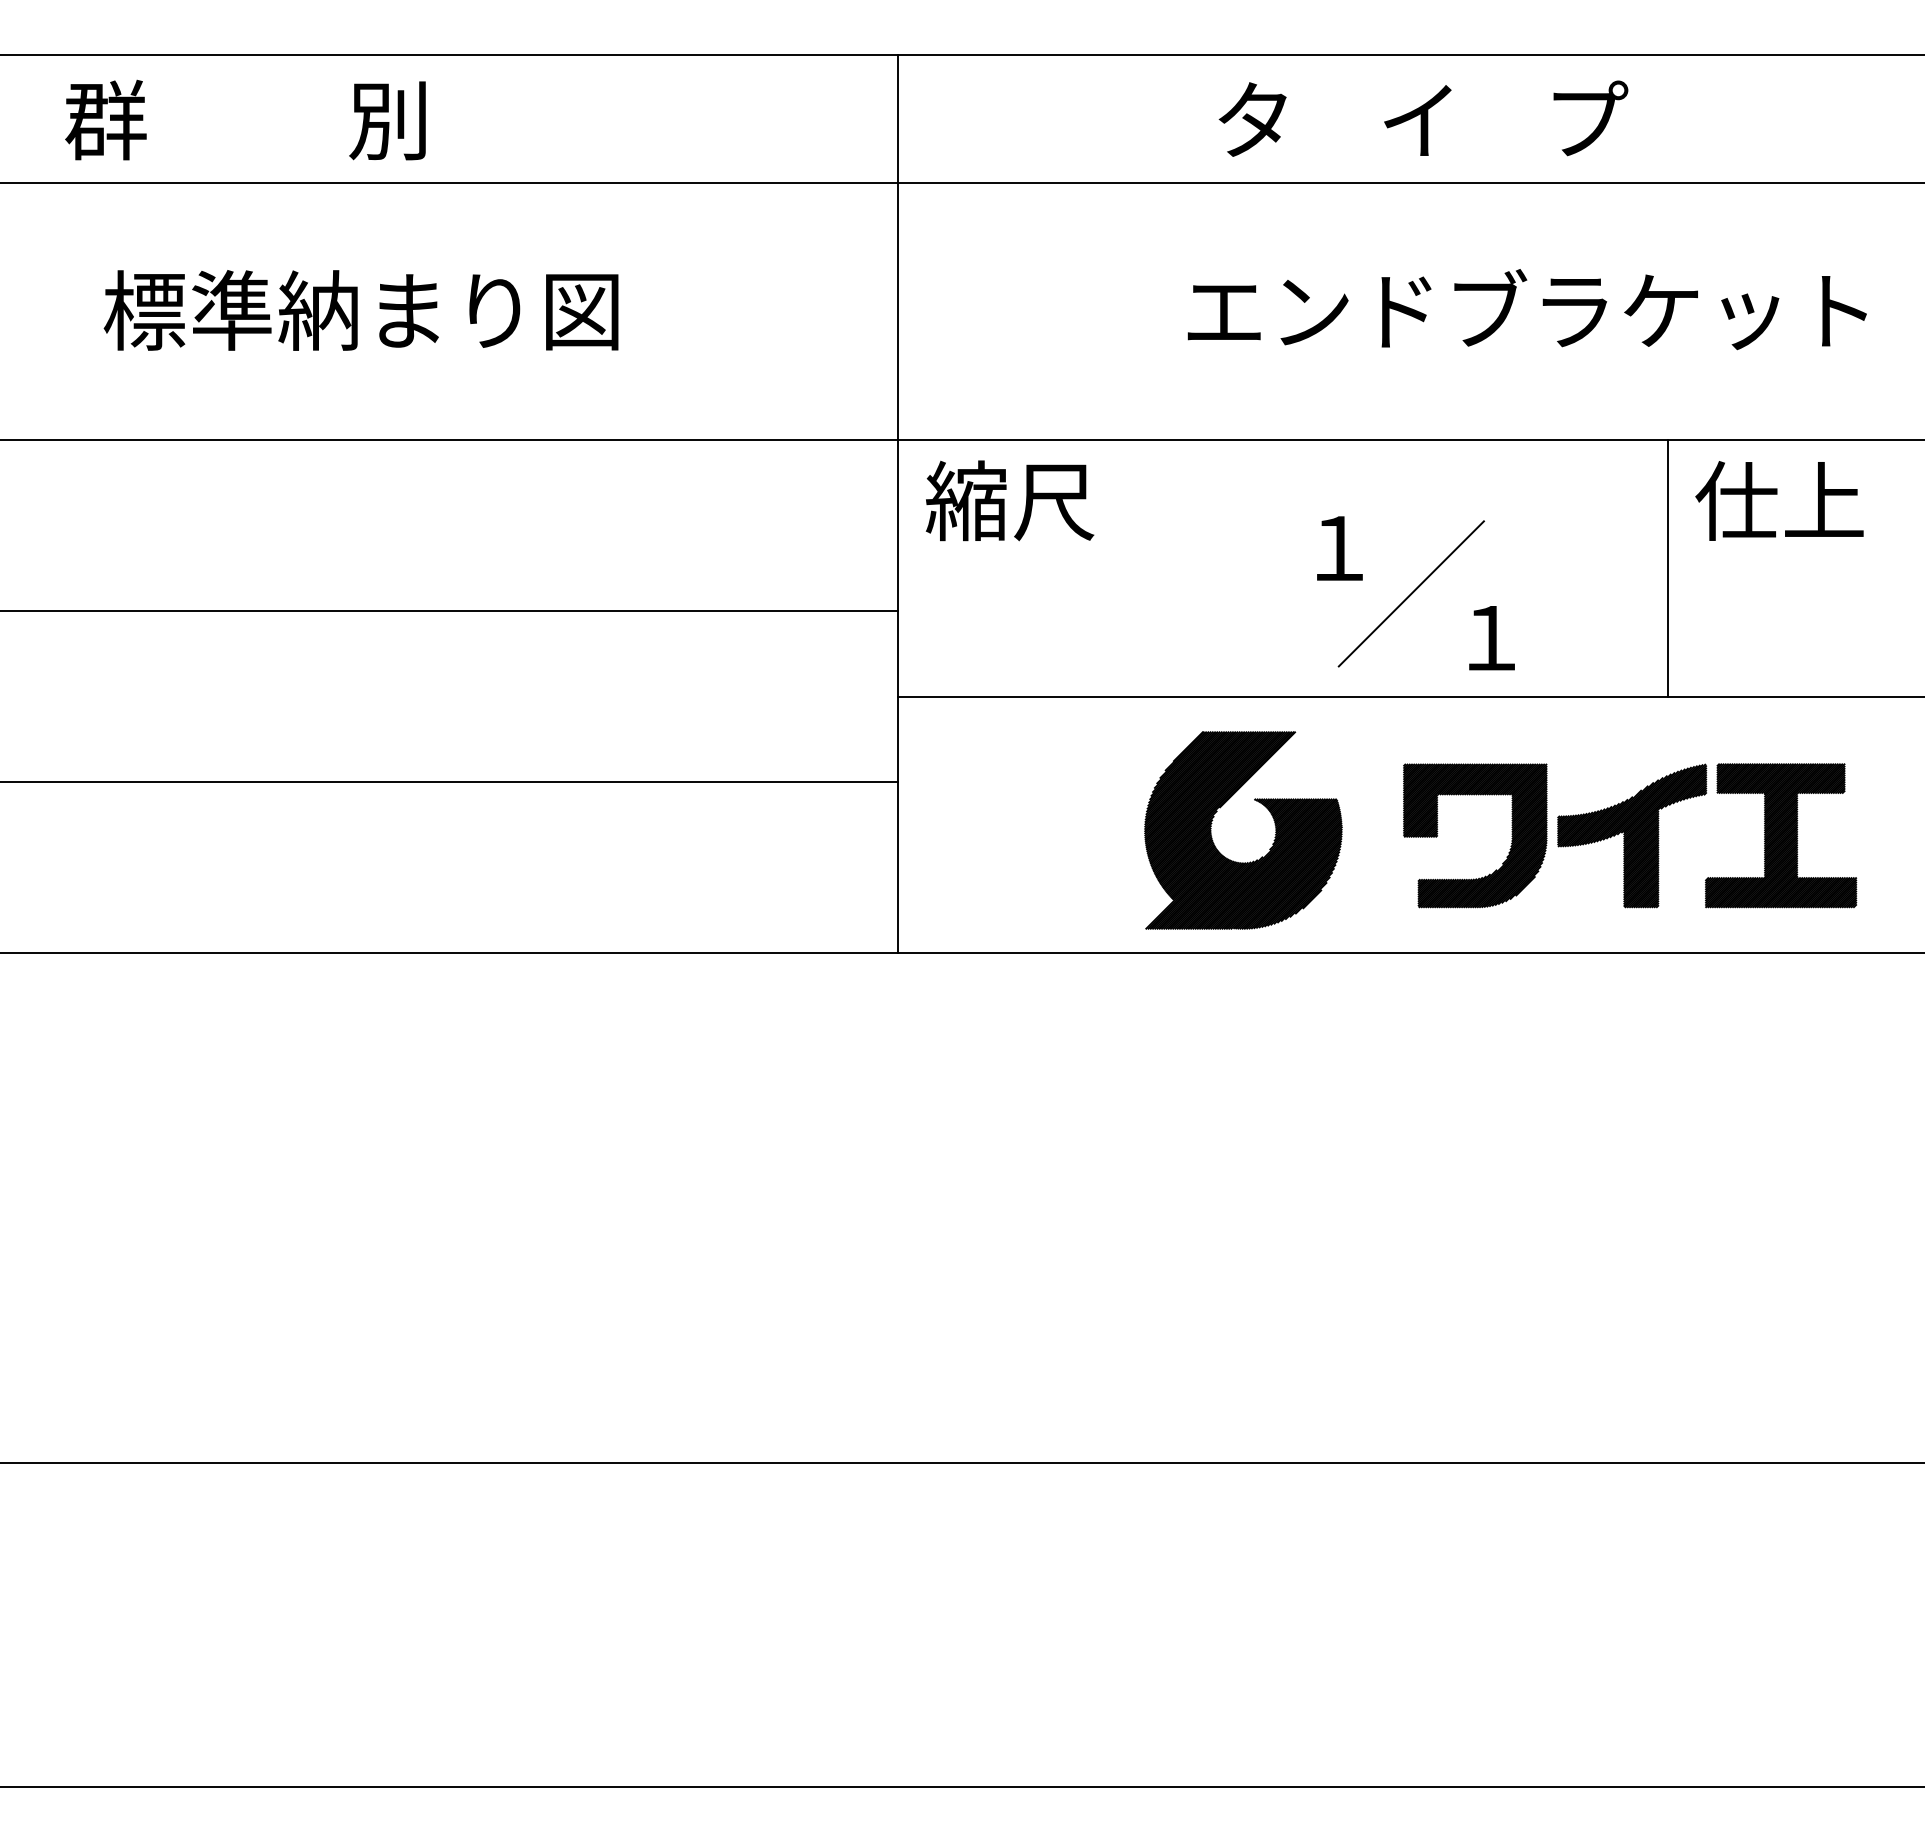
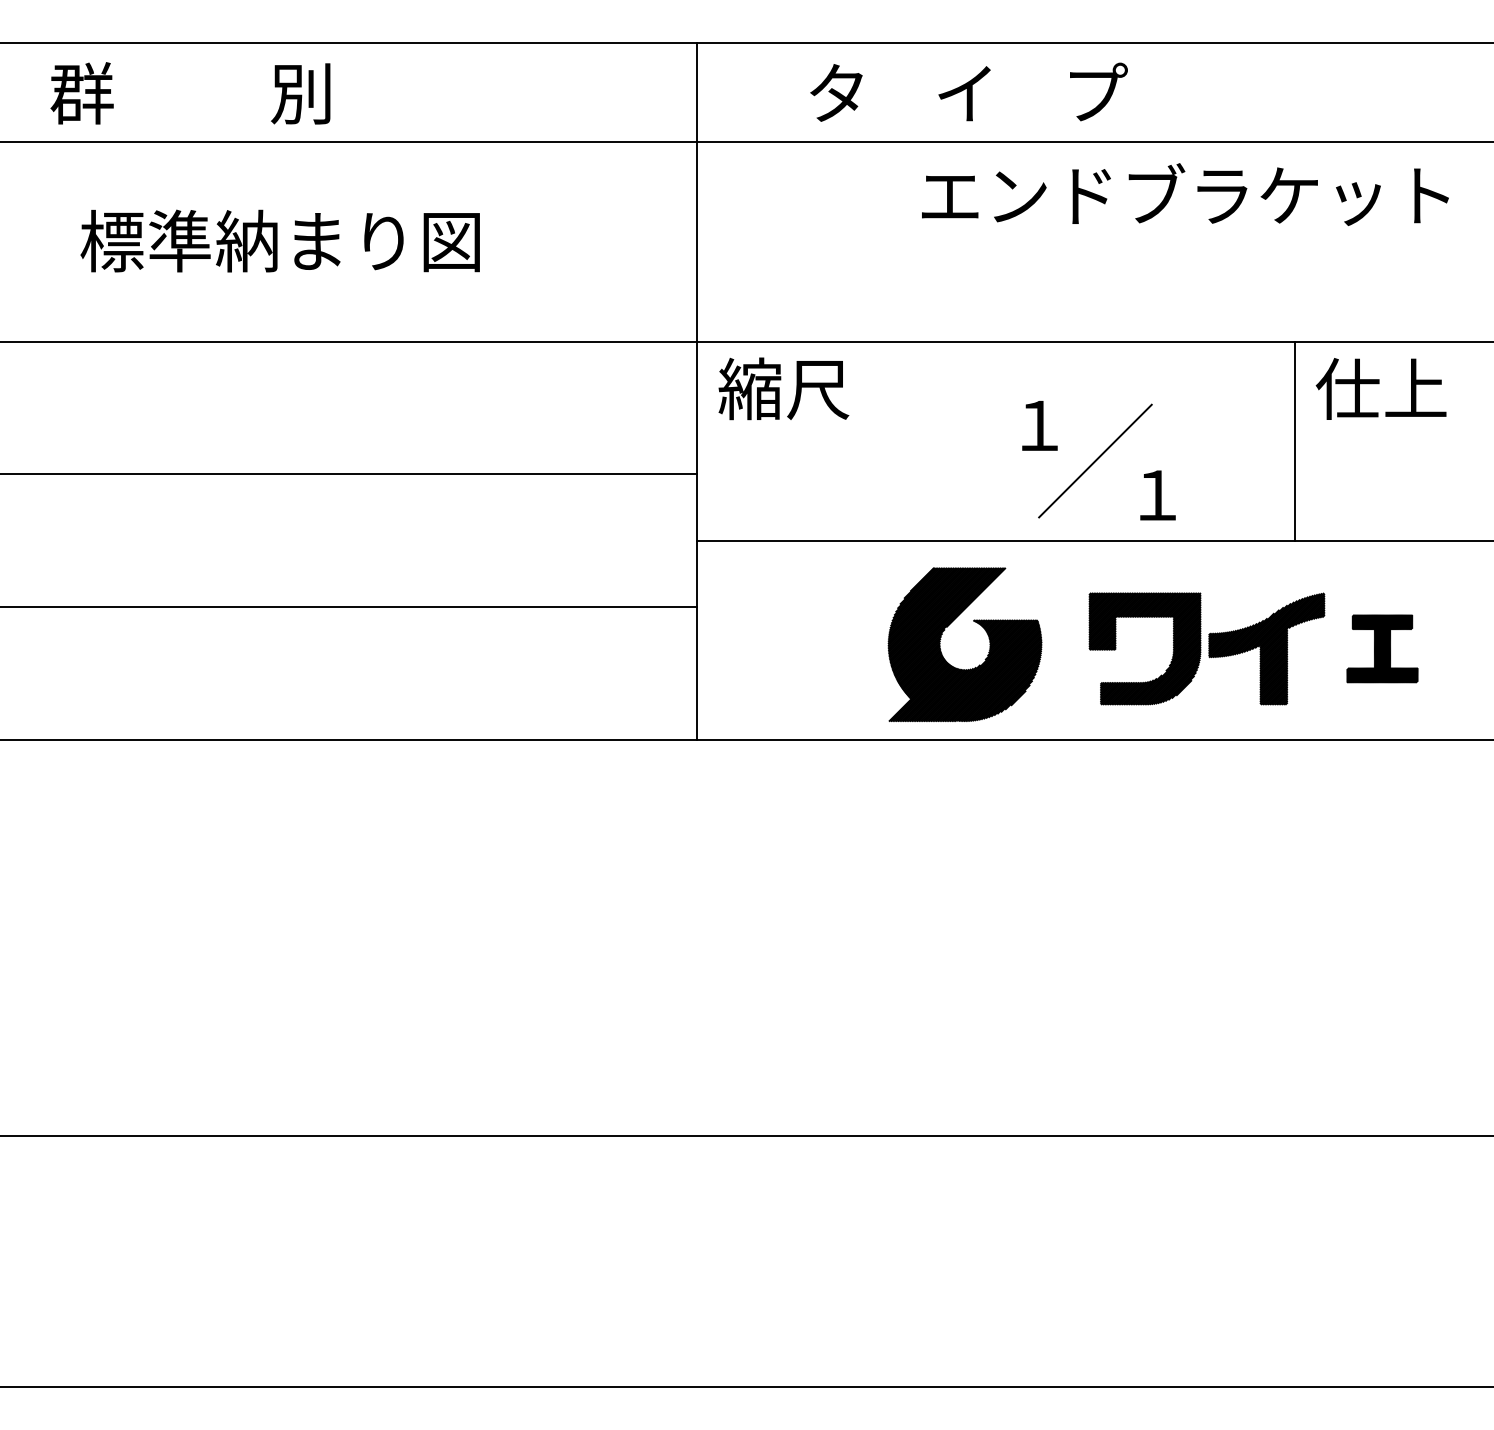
text: (1423, 118) -> (968, 92), moved
text: (1526, 309) -> (1184, 194), moved
part: (1781, 835) -> (1382, 648), size x0.6

